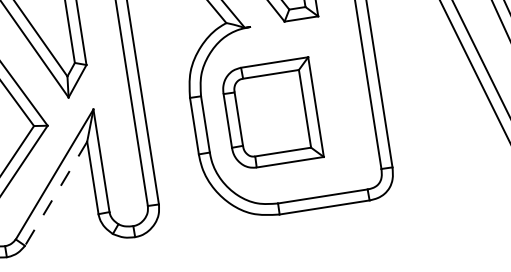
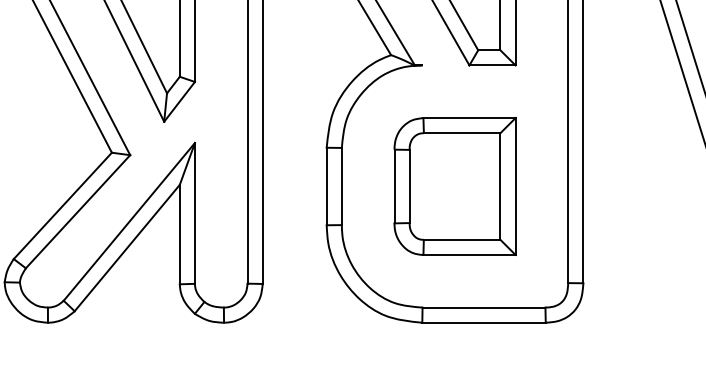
part: (271, 114) -> (454, 186), moved
line: (55, 194) -> (126, 248), dashed -> solid

